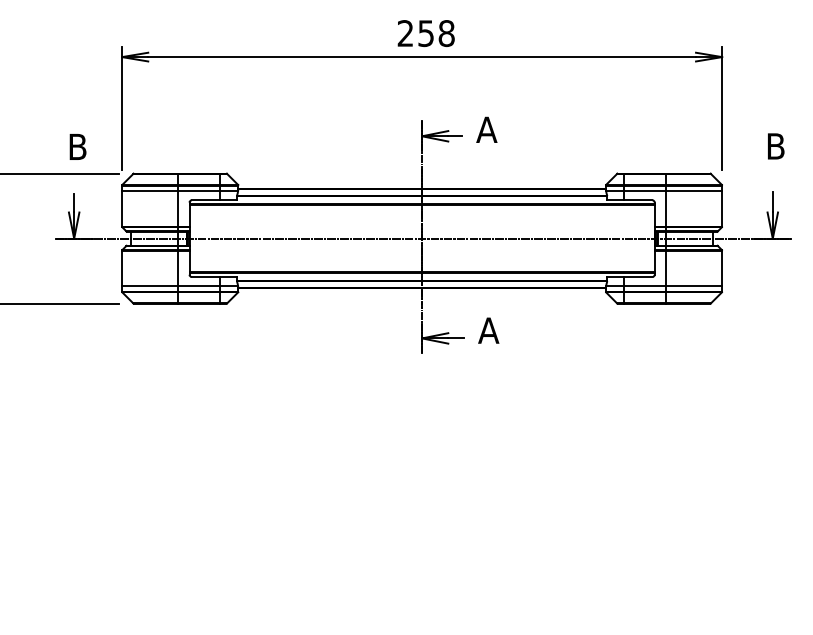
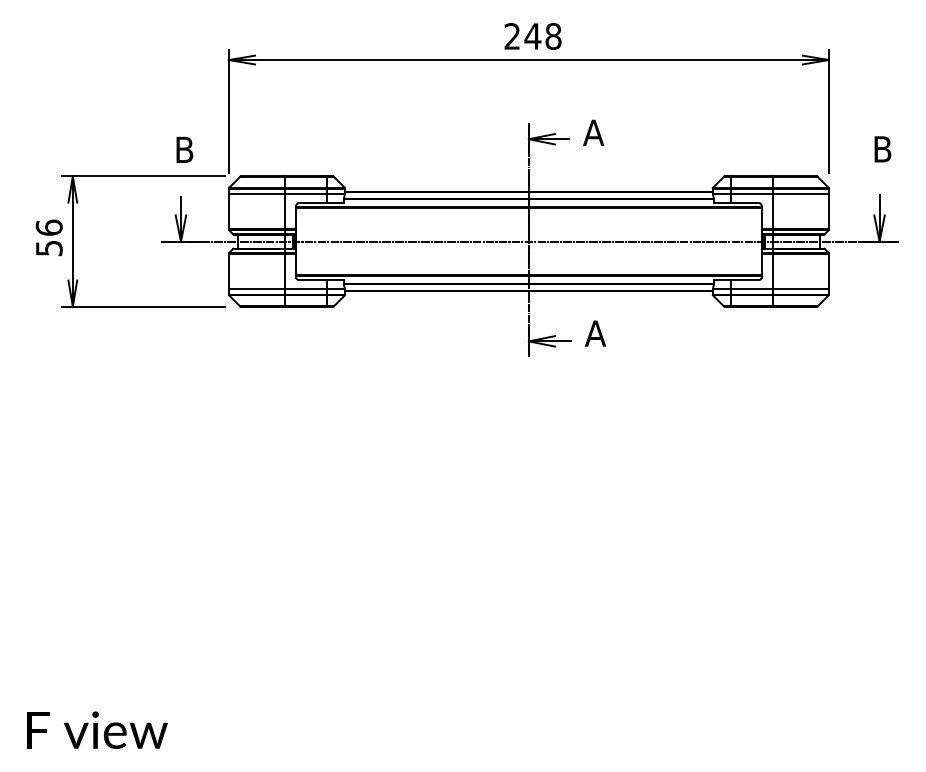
text: (425, 33) -> (532, 36), 258 -> 248

